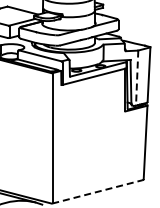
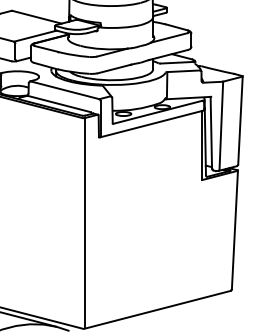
line: (137, 78) -> (221, 126), dashed -> solid
line: (97, 191) -> (157, 309), dashed -> solid

